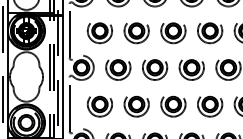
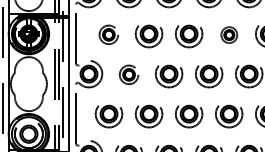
part: (99, 33) -> (108, 36), size x0.7
part: (210, 33) -> (229, 36), size x0.6
part: (118, 69) -> (129, 76), size x0.7

